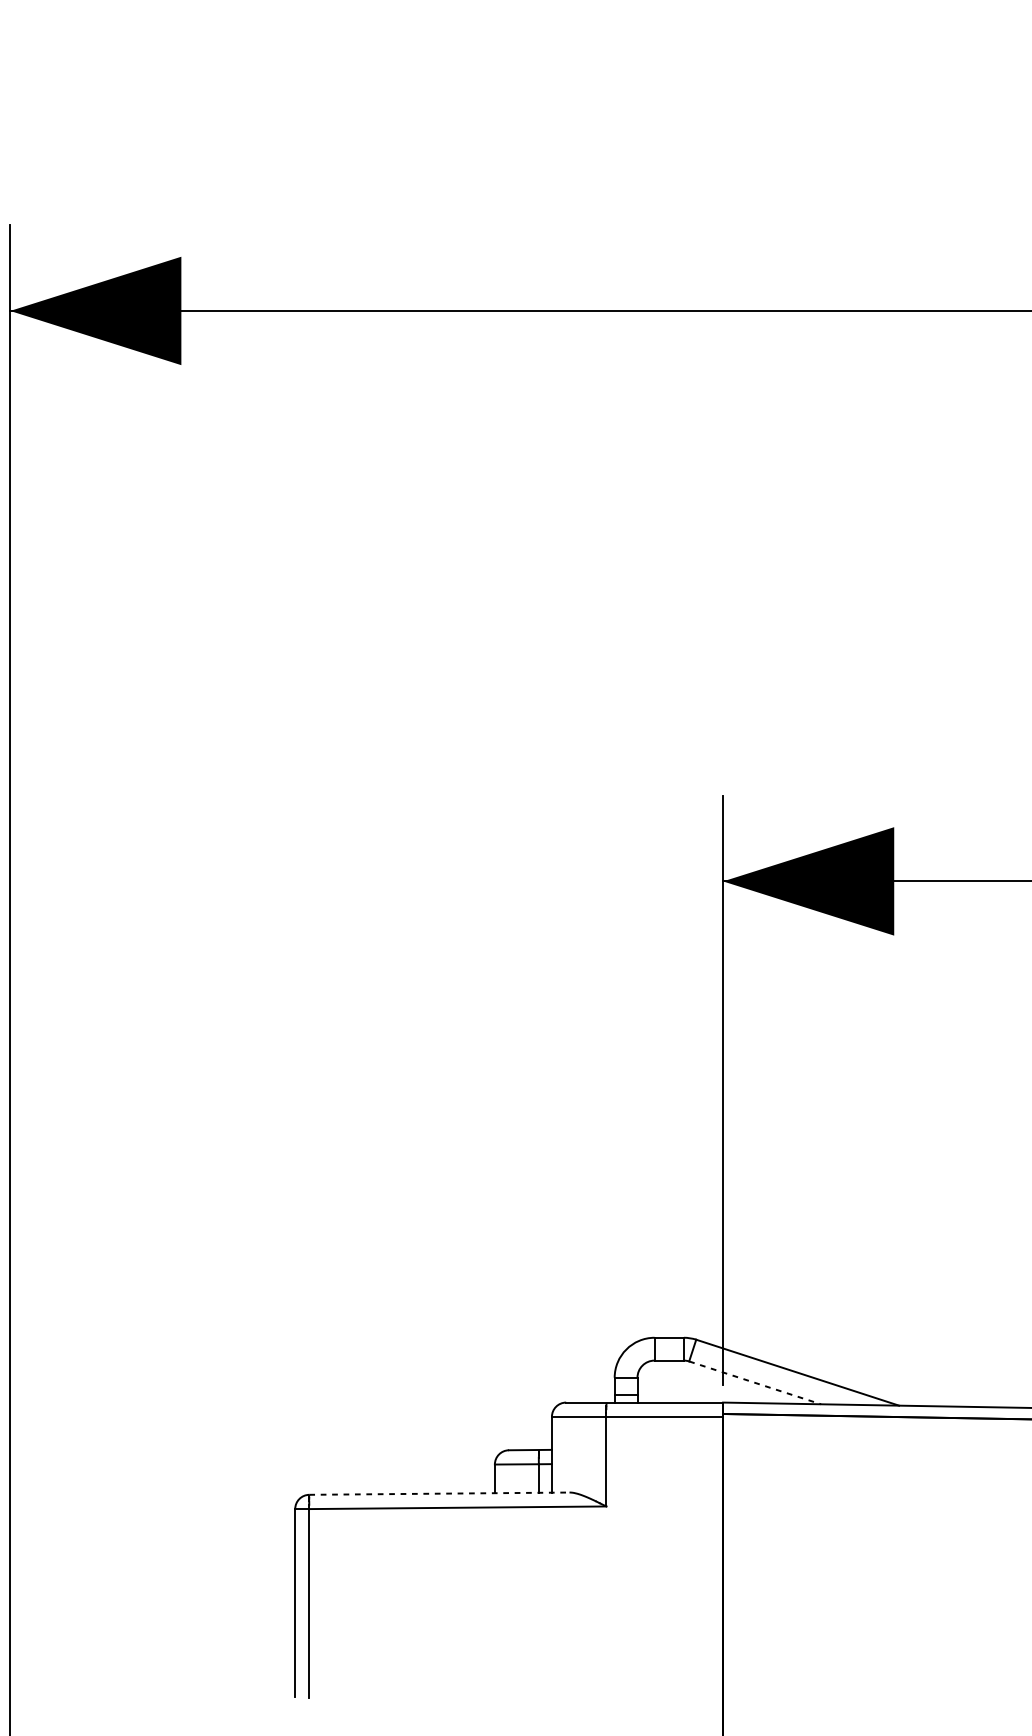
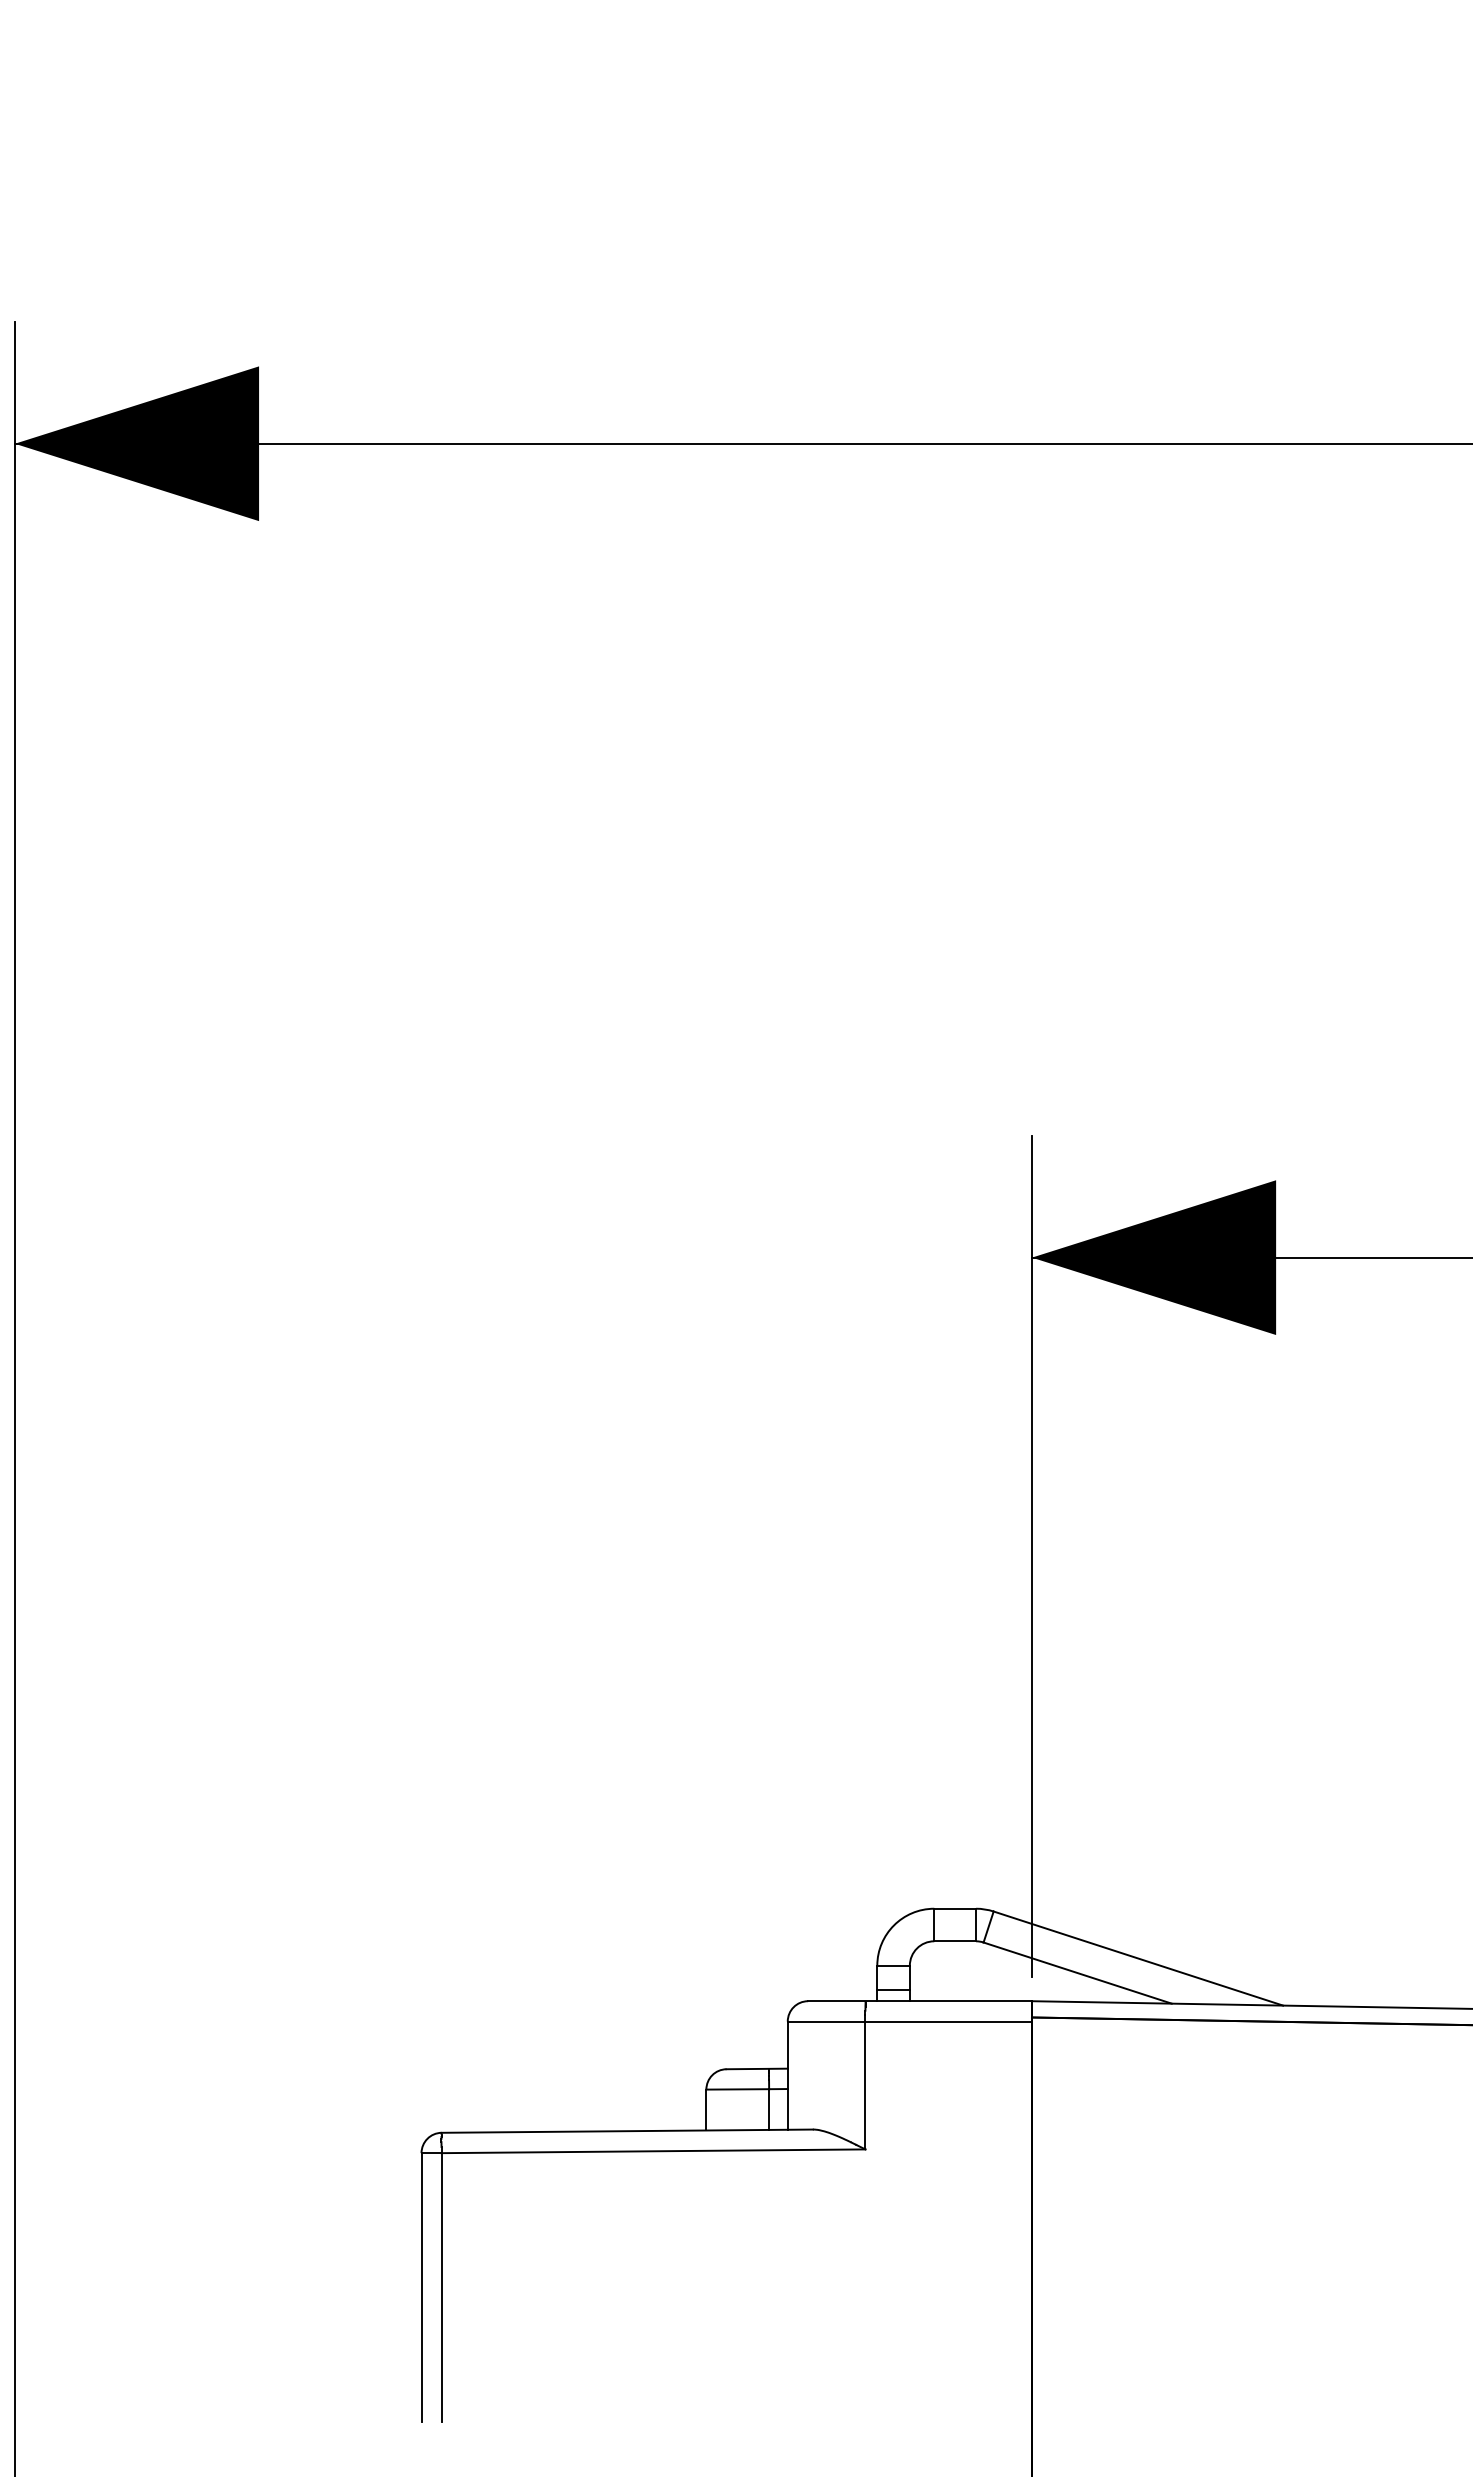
line: (755, 1383) -> (1077, 1973), dashed -> solid
line: (439, 1493) -> (627, 2131), dashed -> solid

